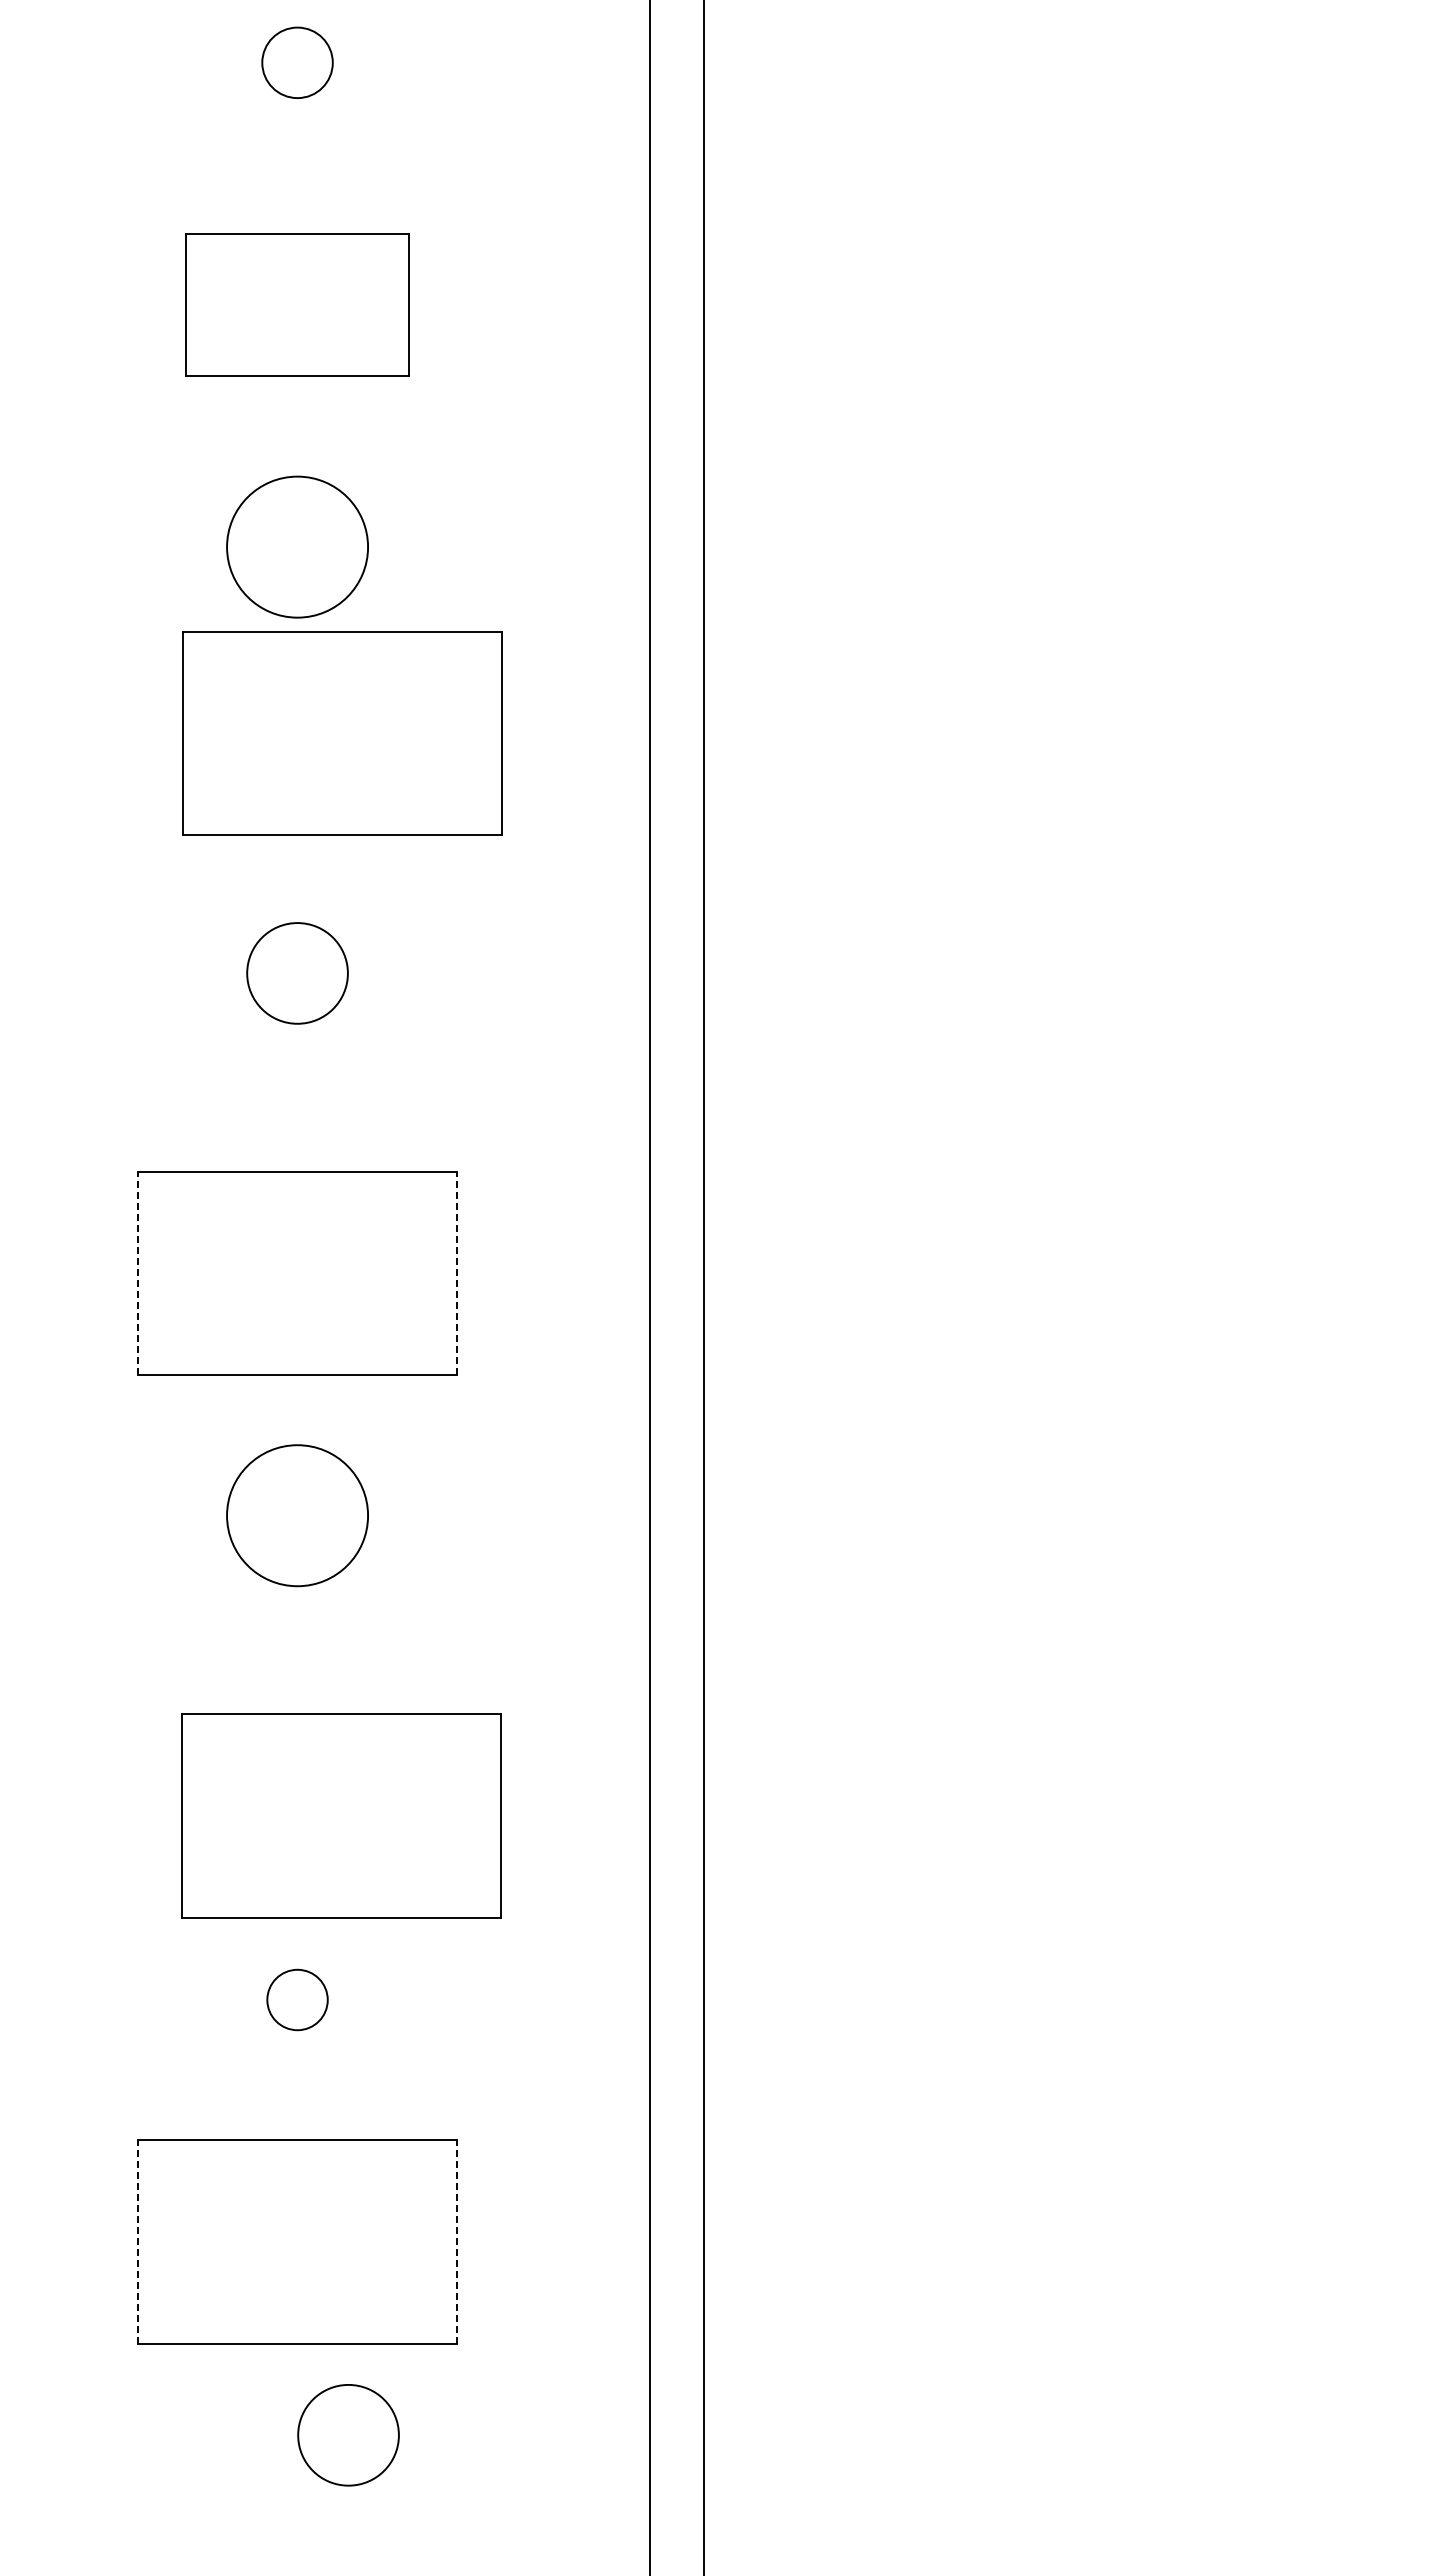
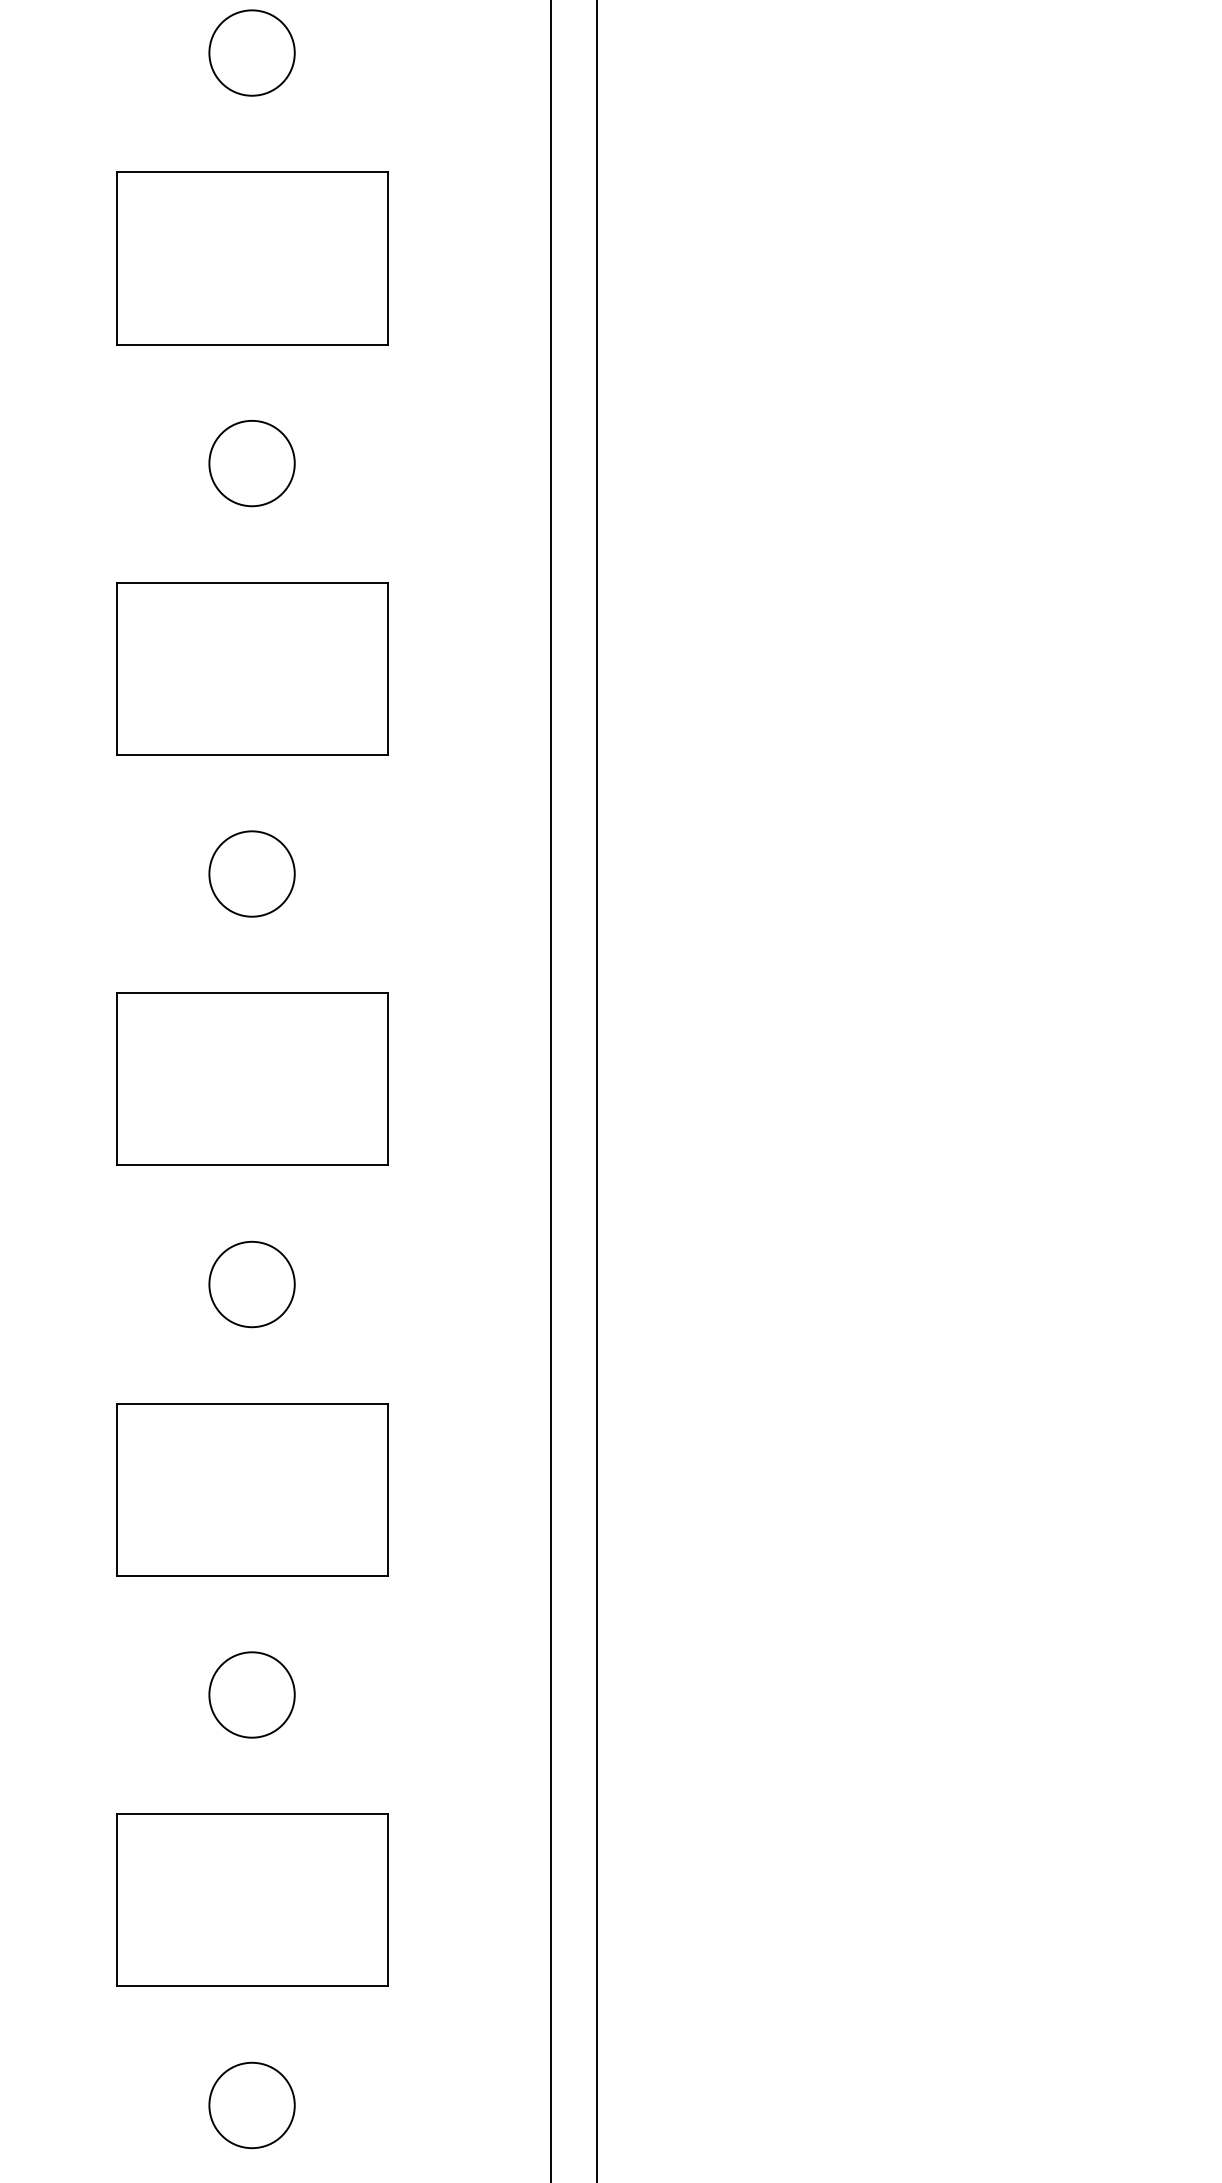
circle: (297, 62) -> (252, 52), size x1.43
part: (297, 304) -> (252, 257), size x1.43
circle: (297, 546) -> (252, 463), size x0.71
part: (342, 733) -> (252, 668), moved
circle: (297, 973) -> (252, 874), moved
line: (137, 1273) -> (116, 1079), dashed -> solid
line: (457, 1273) -> (387, 1079), dashed -> solid
circle: (297, 1515) -> (252, 1284), size x0.71
part: (341, 1815) -> (252, 1489), moved
circle: (297, 1999) -> (252, 1694), size x1.67
line: (137, 2242) -> (116, 1900), dashed -> solid
line: (457, 2242) -> (387, 1900), dashed -> solid
circle: (348, 2435) -> (252, 2105), moved

